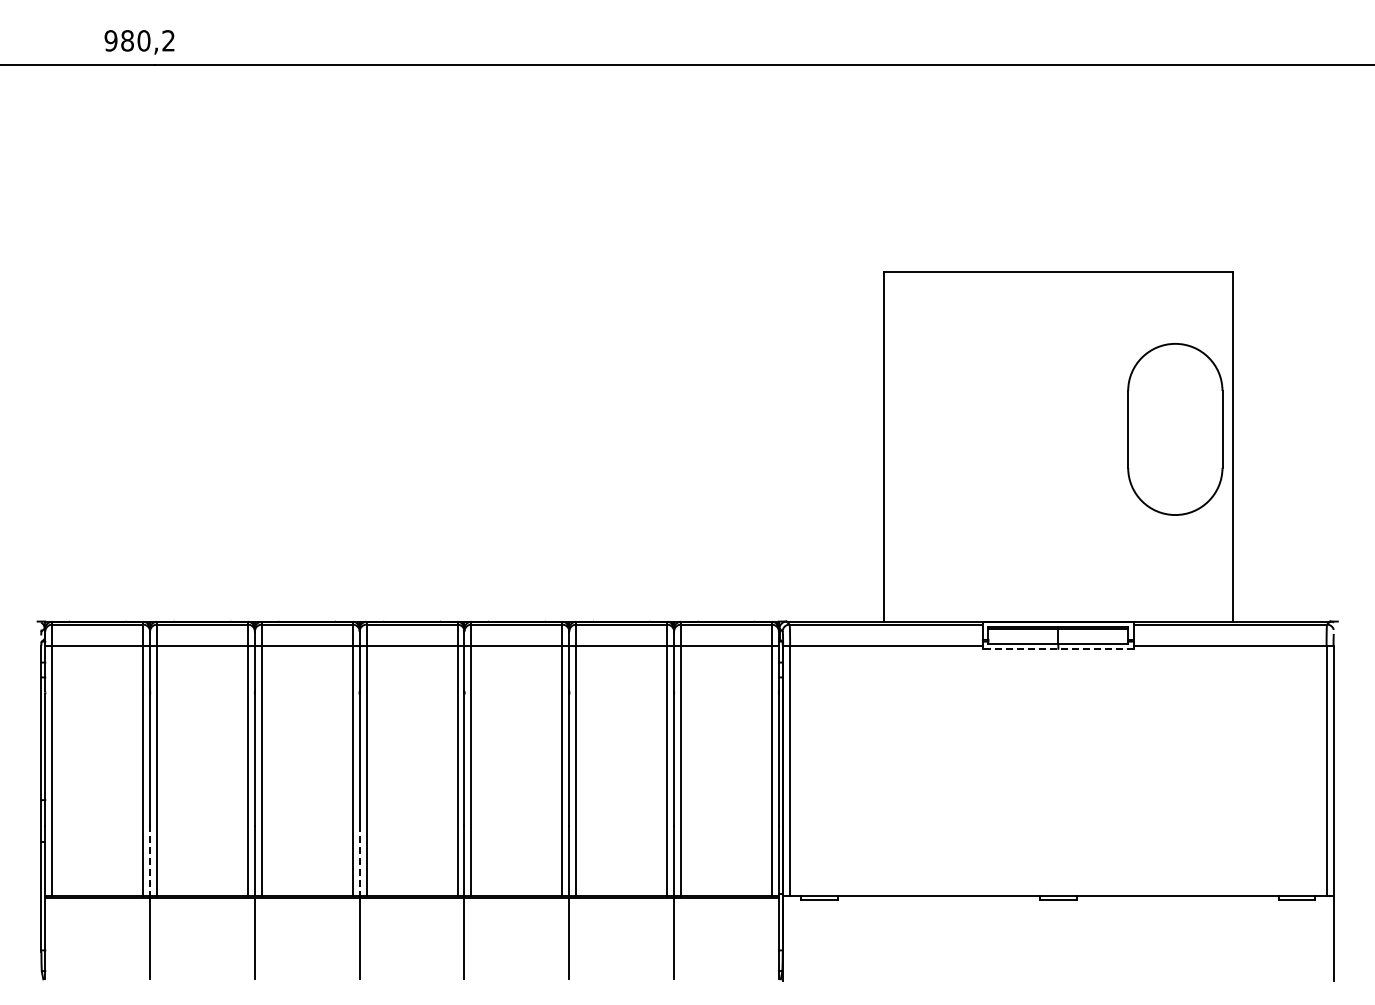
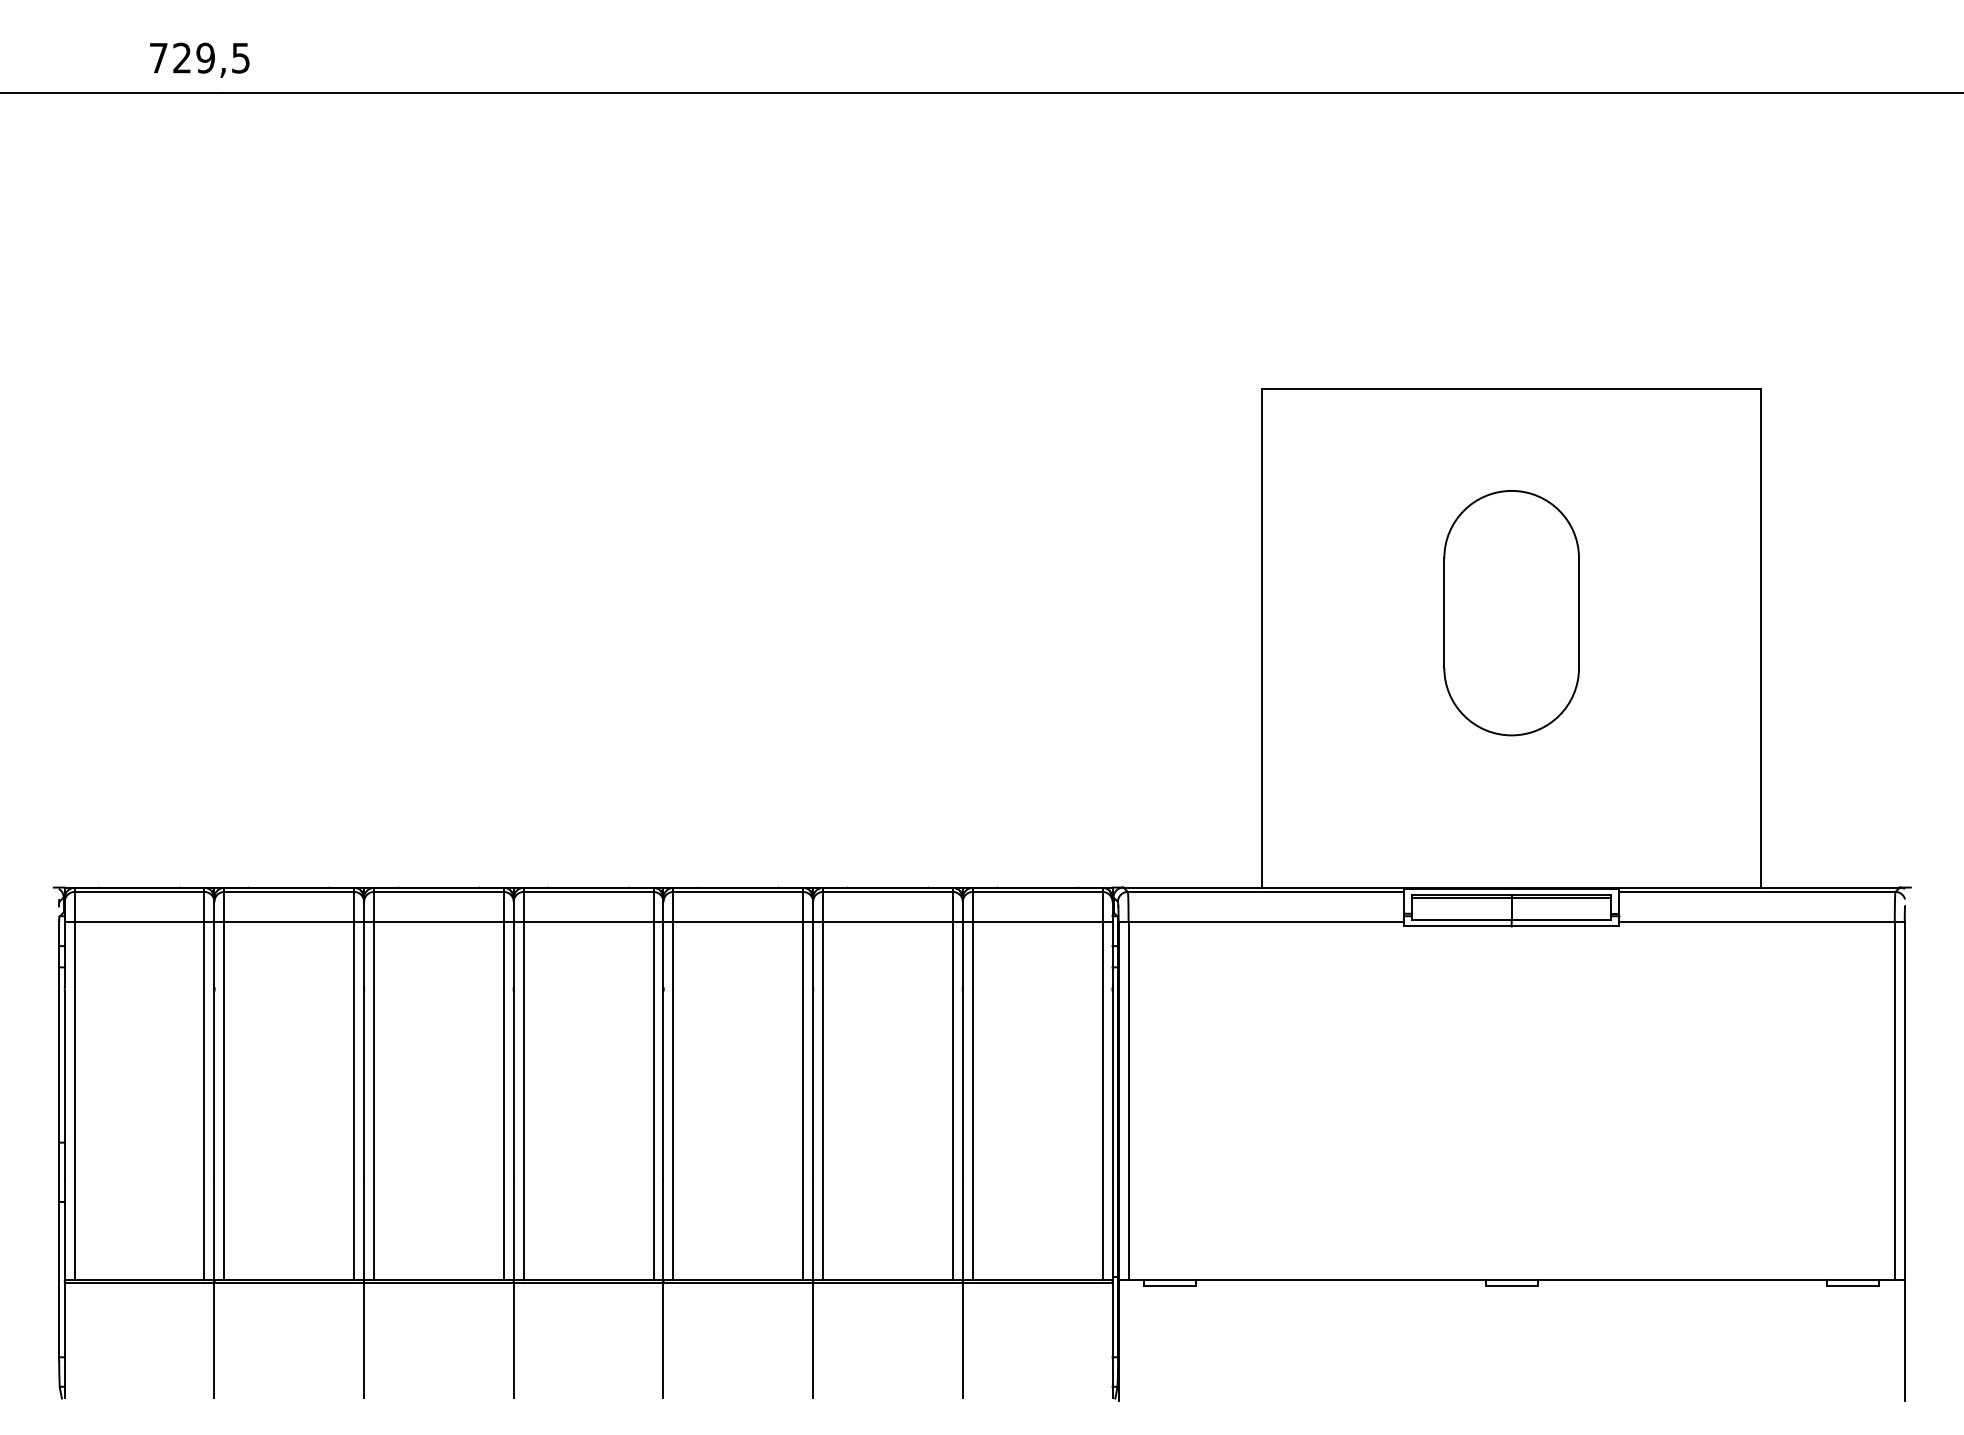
text: (139, 40) -> (199, 57), 980,2 -> 729,5
part: (1175, 429) -> (1511, 613), moved
line: (1057, 648) -> (1510, 926), dashed -> solid
line: (150, 861) -> (215, 1230), dashed -> solid
line: (359, 861) -> (513, 1230), dashed -> solid

